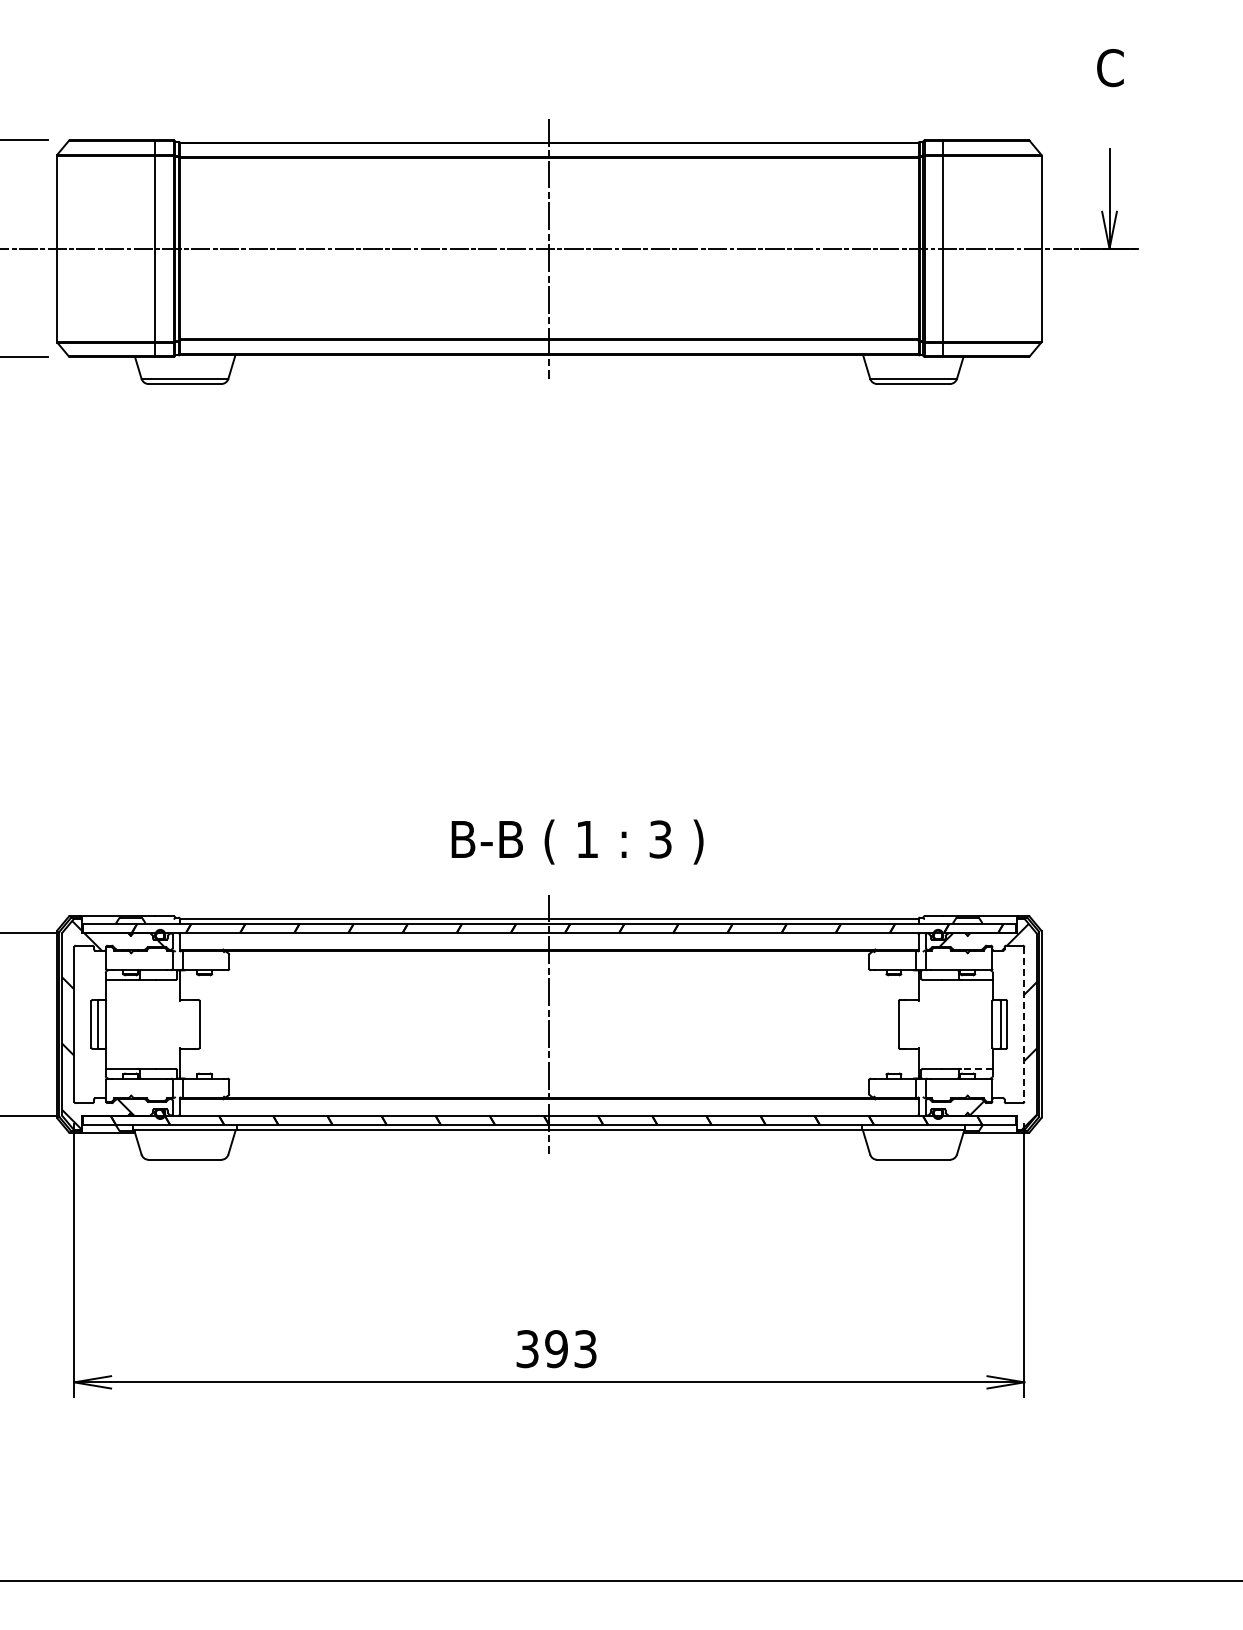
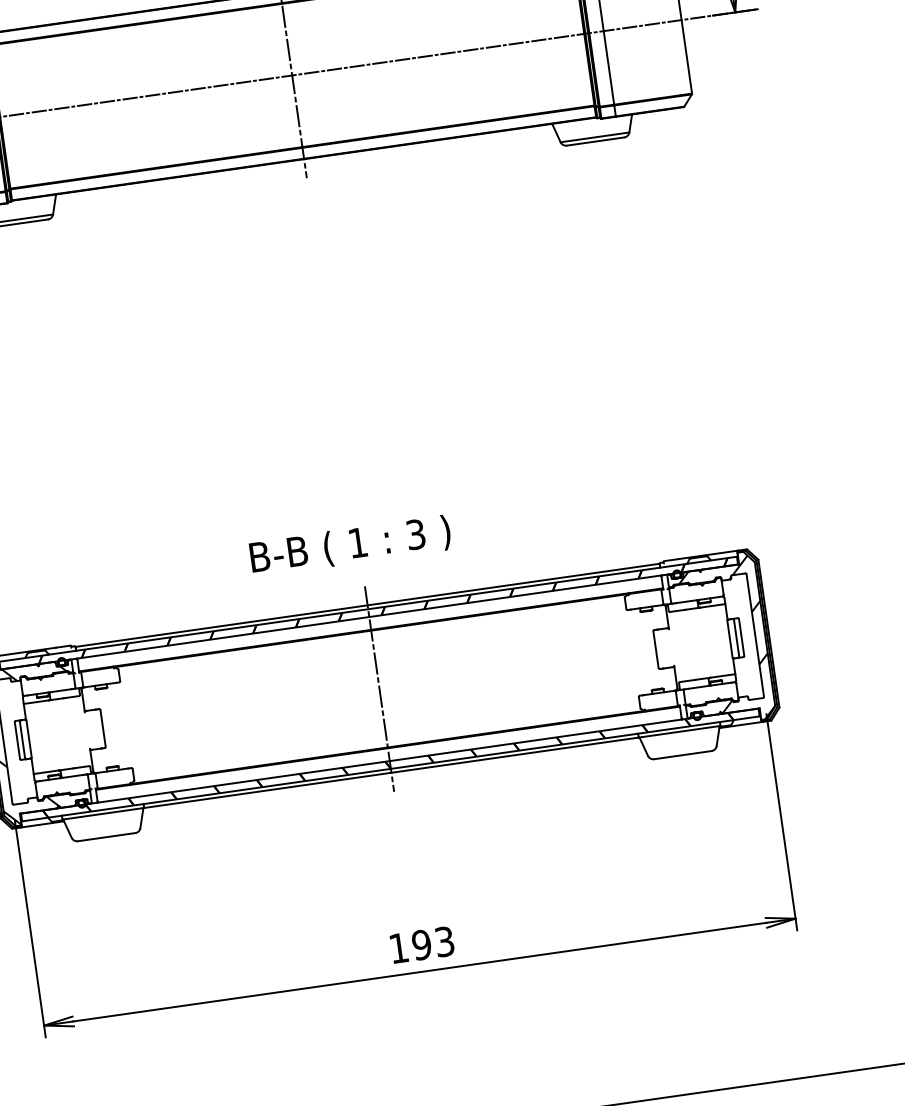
text: (577, 841) -> (350, 545), moved
line: (1024, 1024) -> (755, 635), dashed -> solid
line: (977, 1068) -> (723, 675), dashed -> solid
text: (527, 1349) -> (398, 948), 393 -> 193

